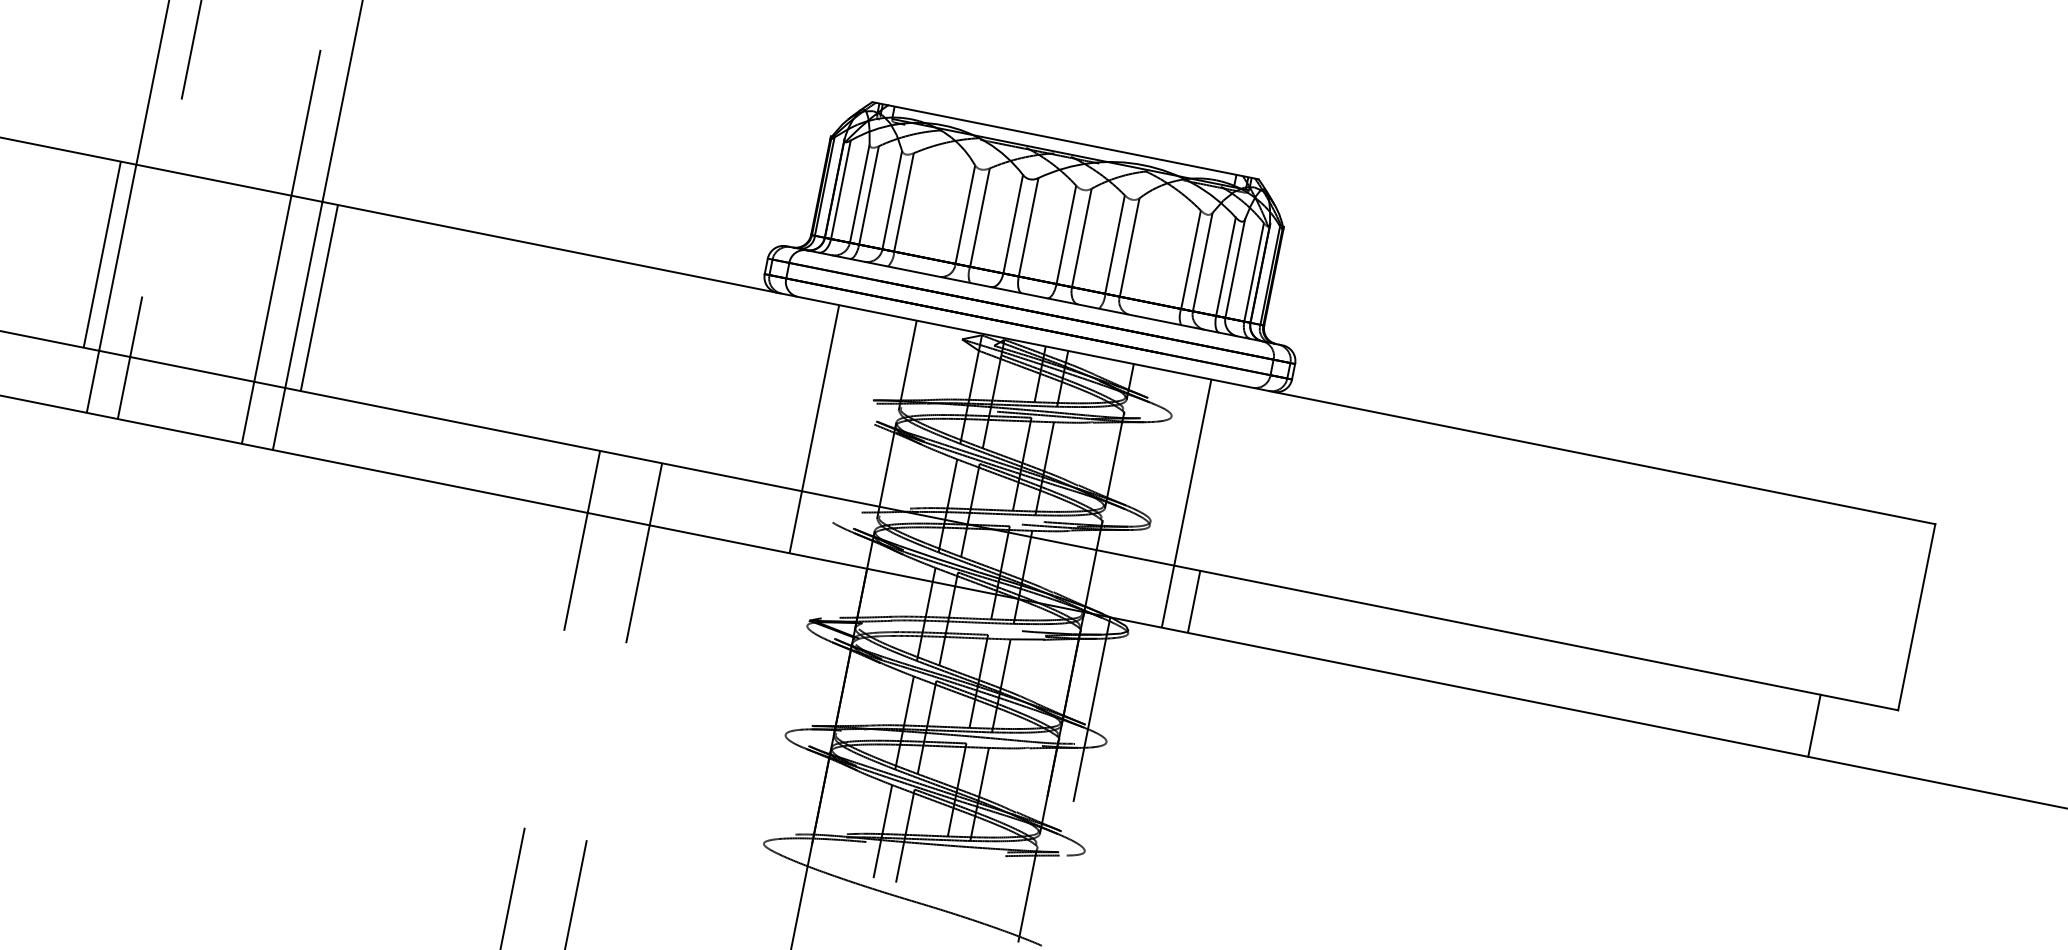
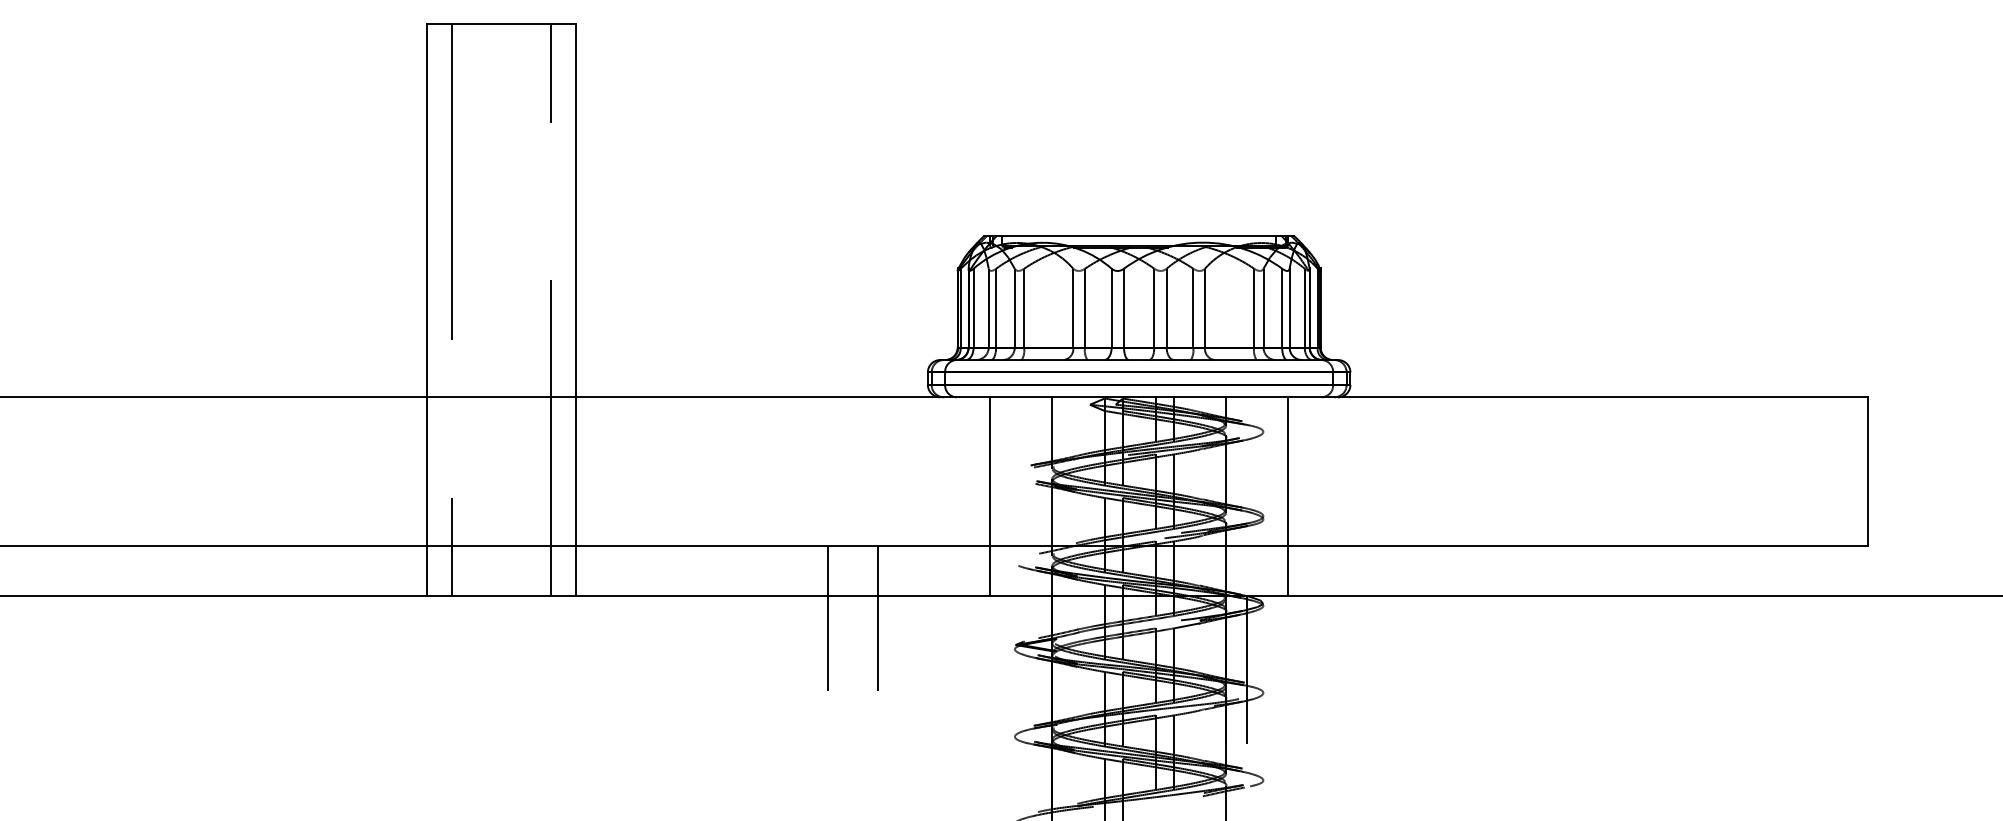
line: (102, 254) -> (414, 471), removed
line: (319, 297) -> (588, 471), removed
line: (1194, 602) -> (1309, 571), removed
line: (1814, 726) -> (1806, 571), removed

